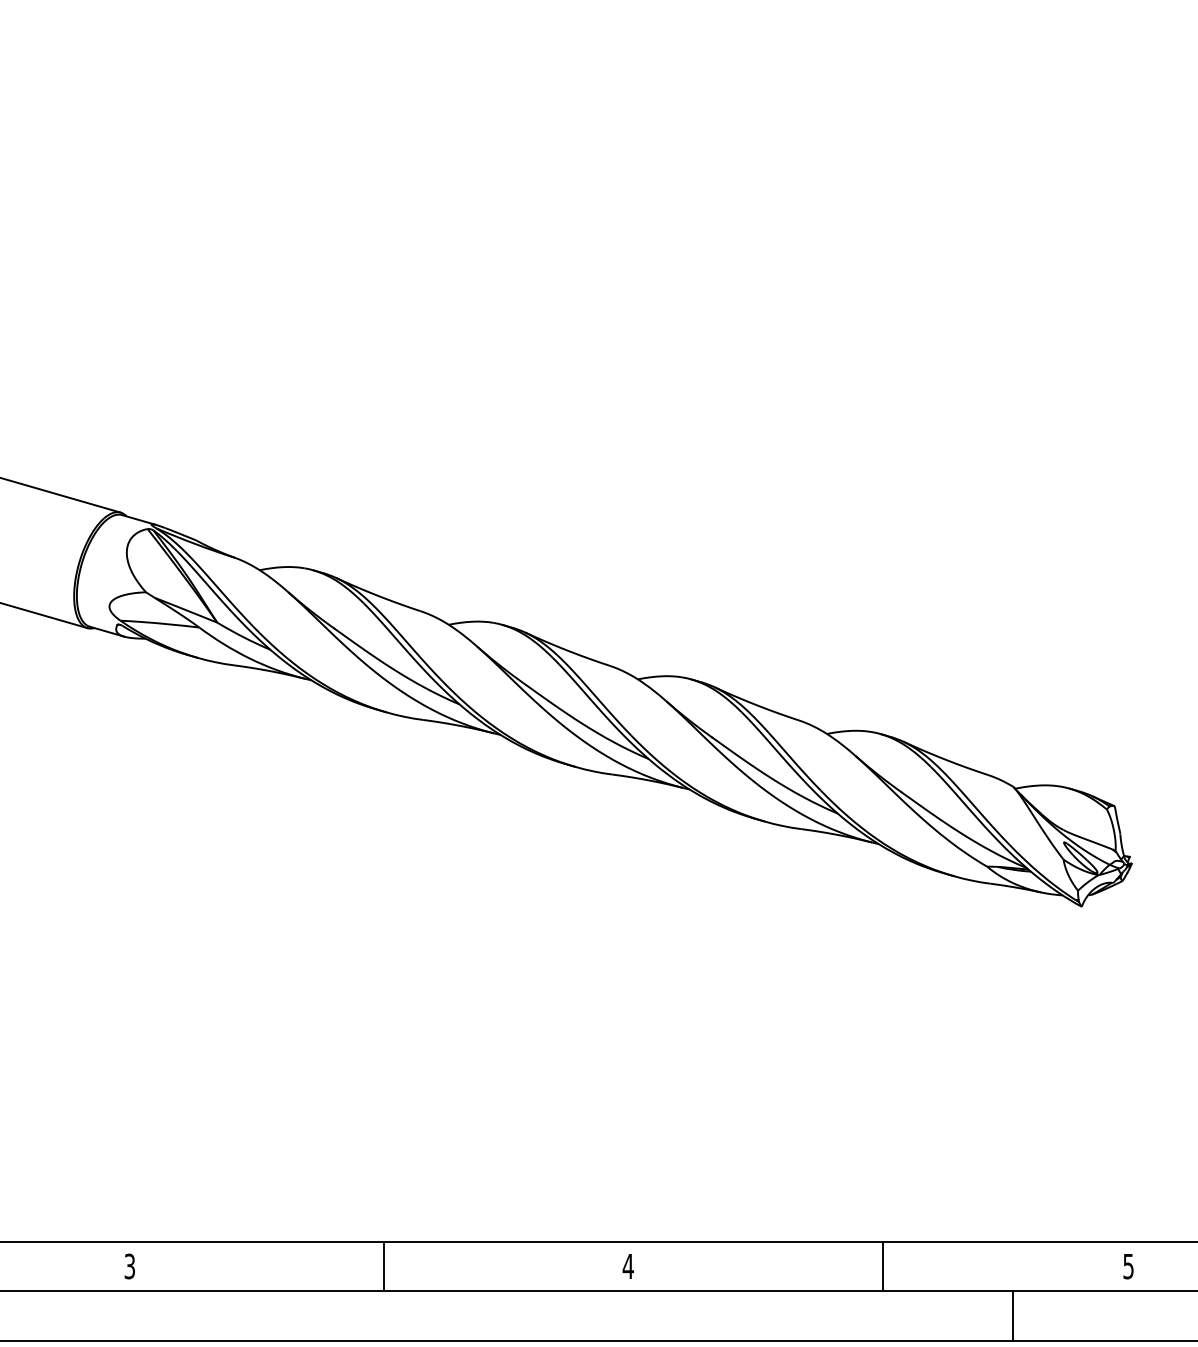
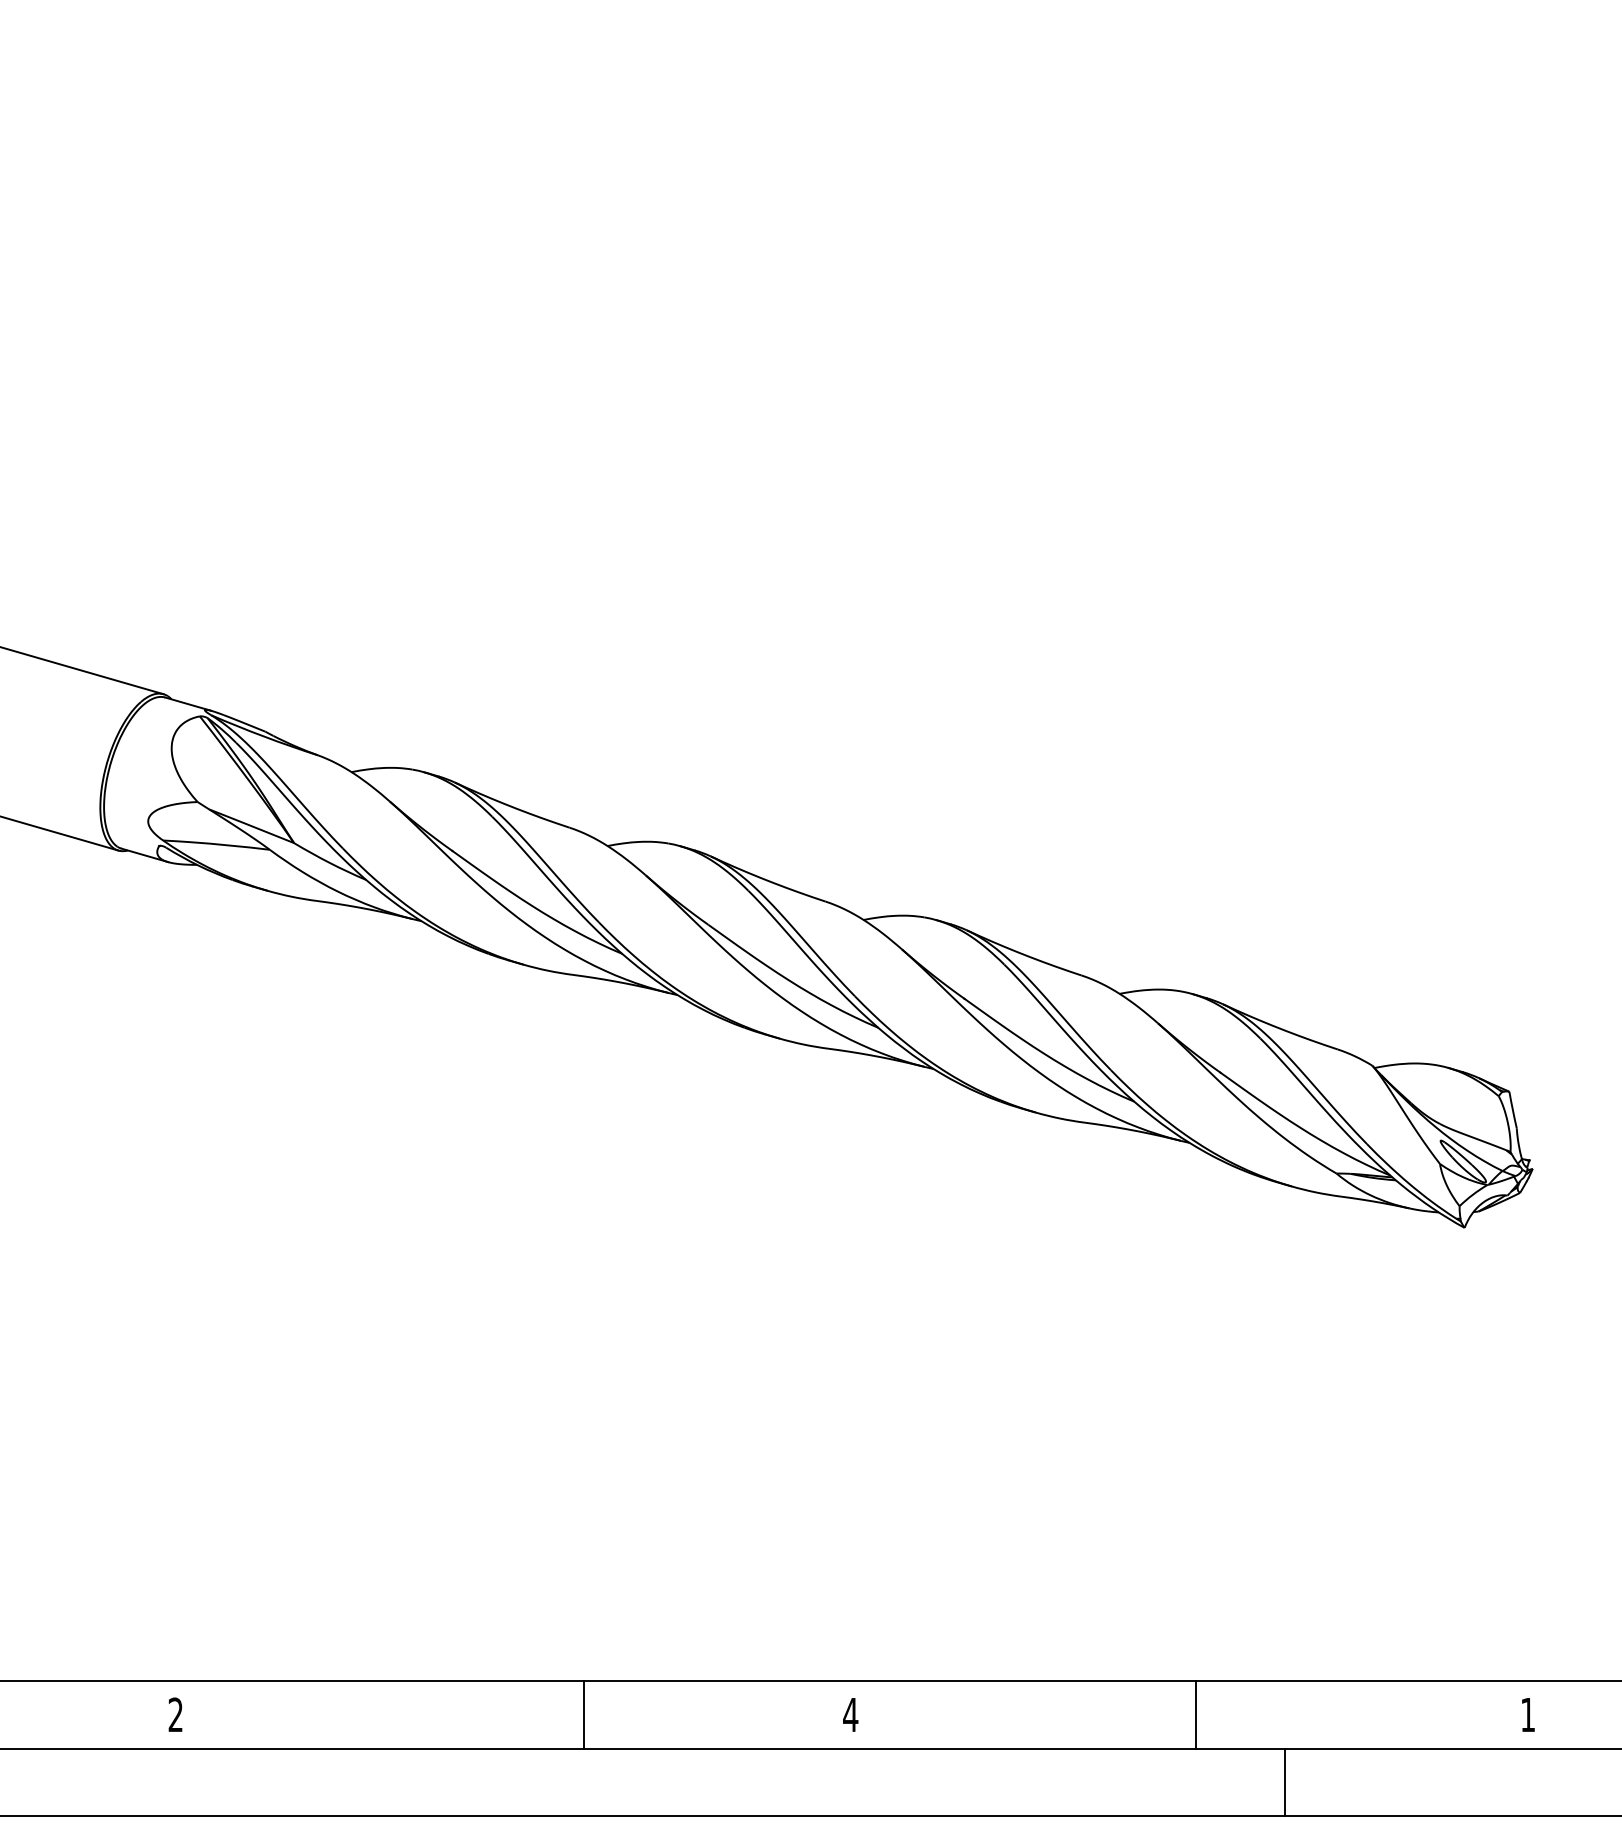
text: (129, 1266) -> (175, 1714), 3 -> 2
line: (384, 1266) -> (584, 1714), moved
text: (1128, 1266) -> (1527, 1714), 5 -> 1
line: (1013, 1316) -> (1285, 1782), moved

